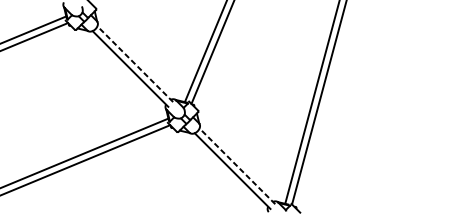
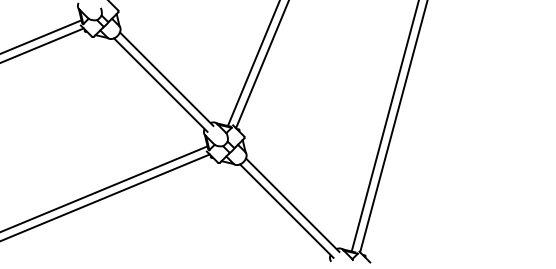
line: (135, 63) -> (166, 78), dashed -> solid
line: (237, 165) -> (292, 204), dashed -> solid

